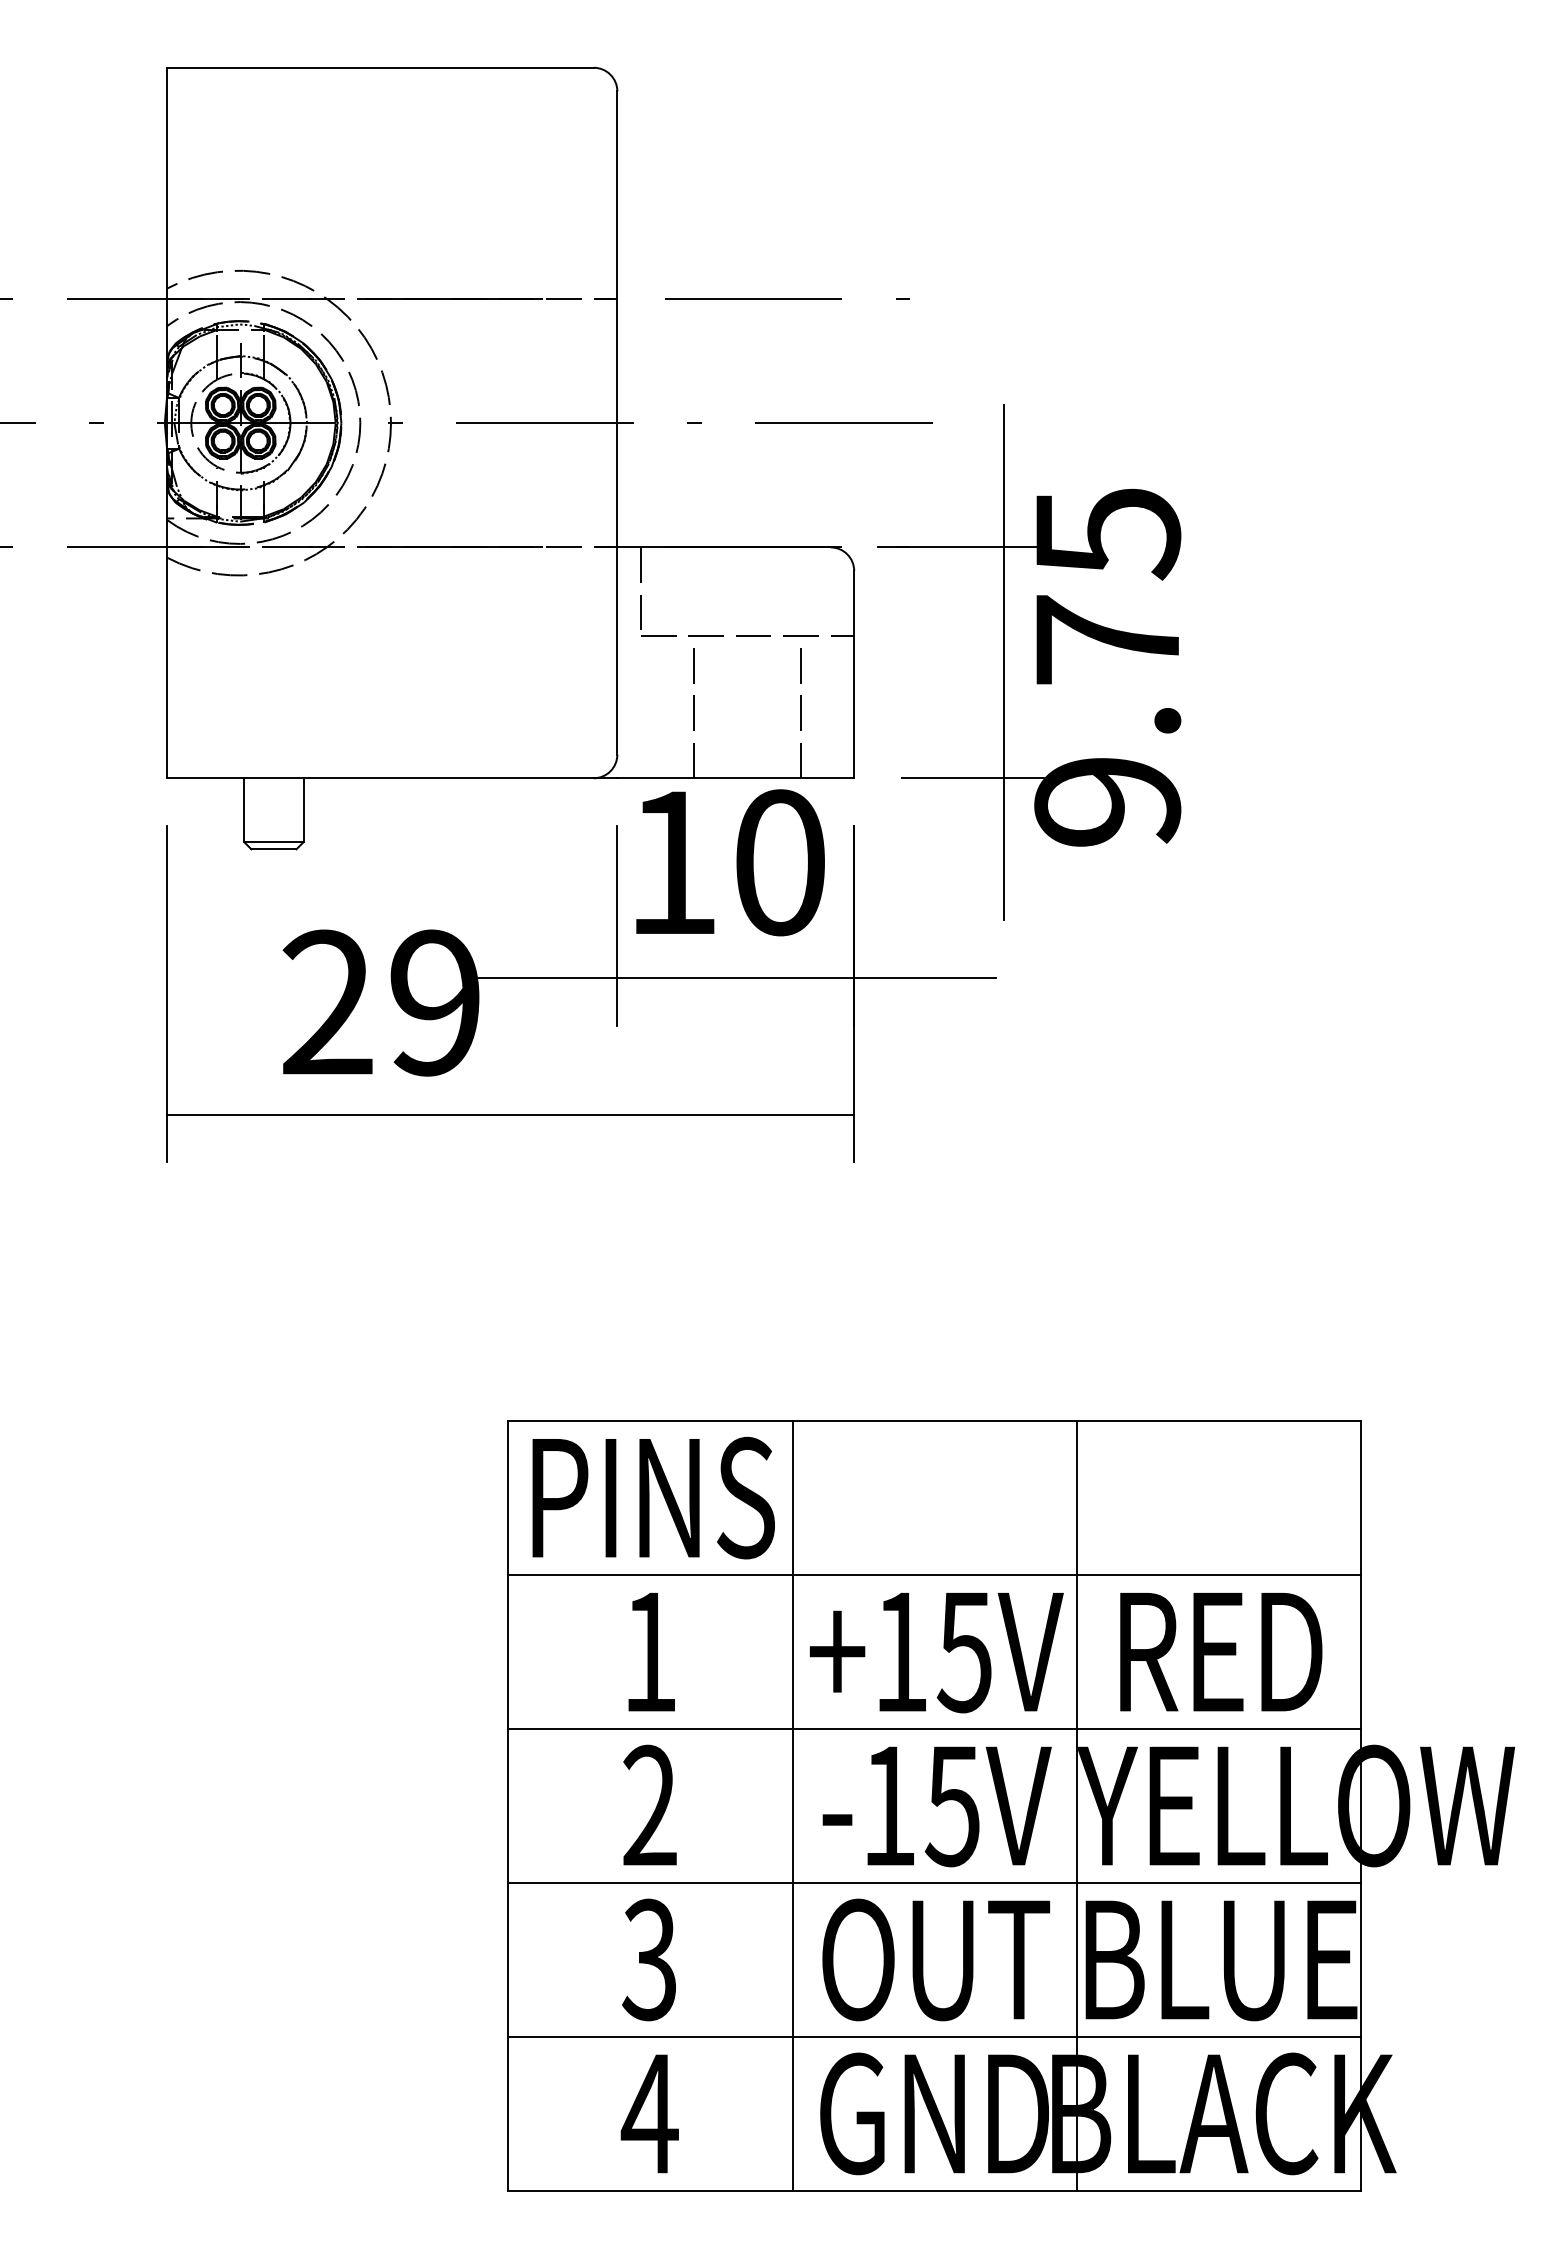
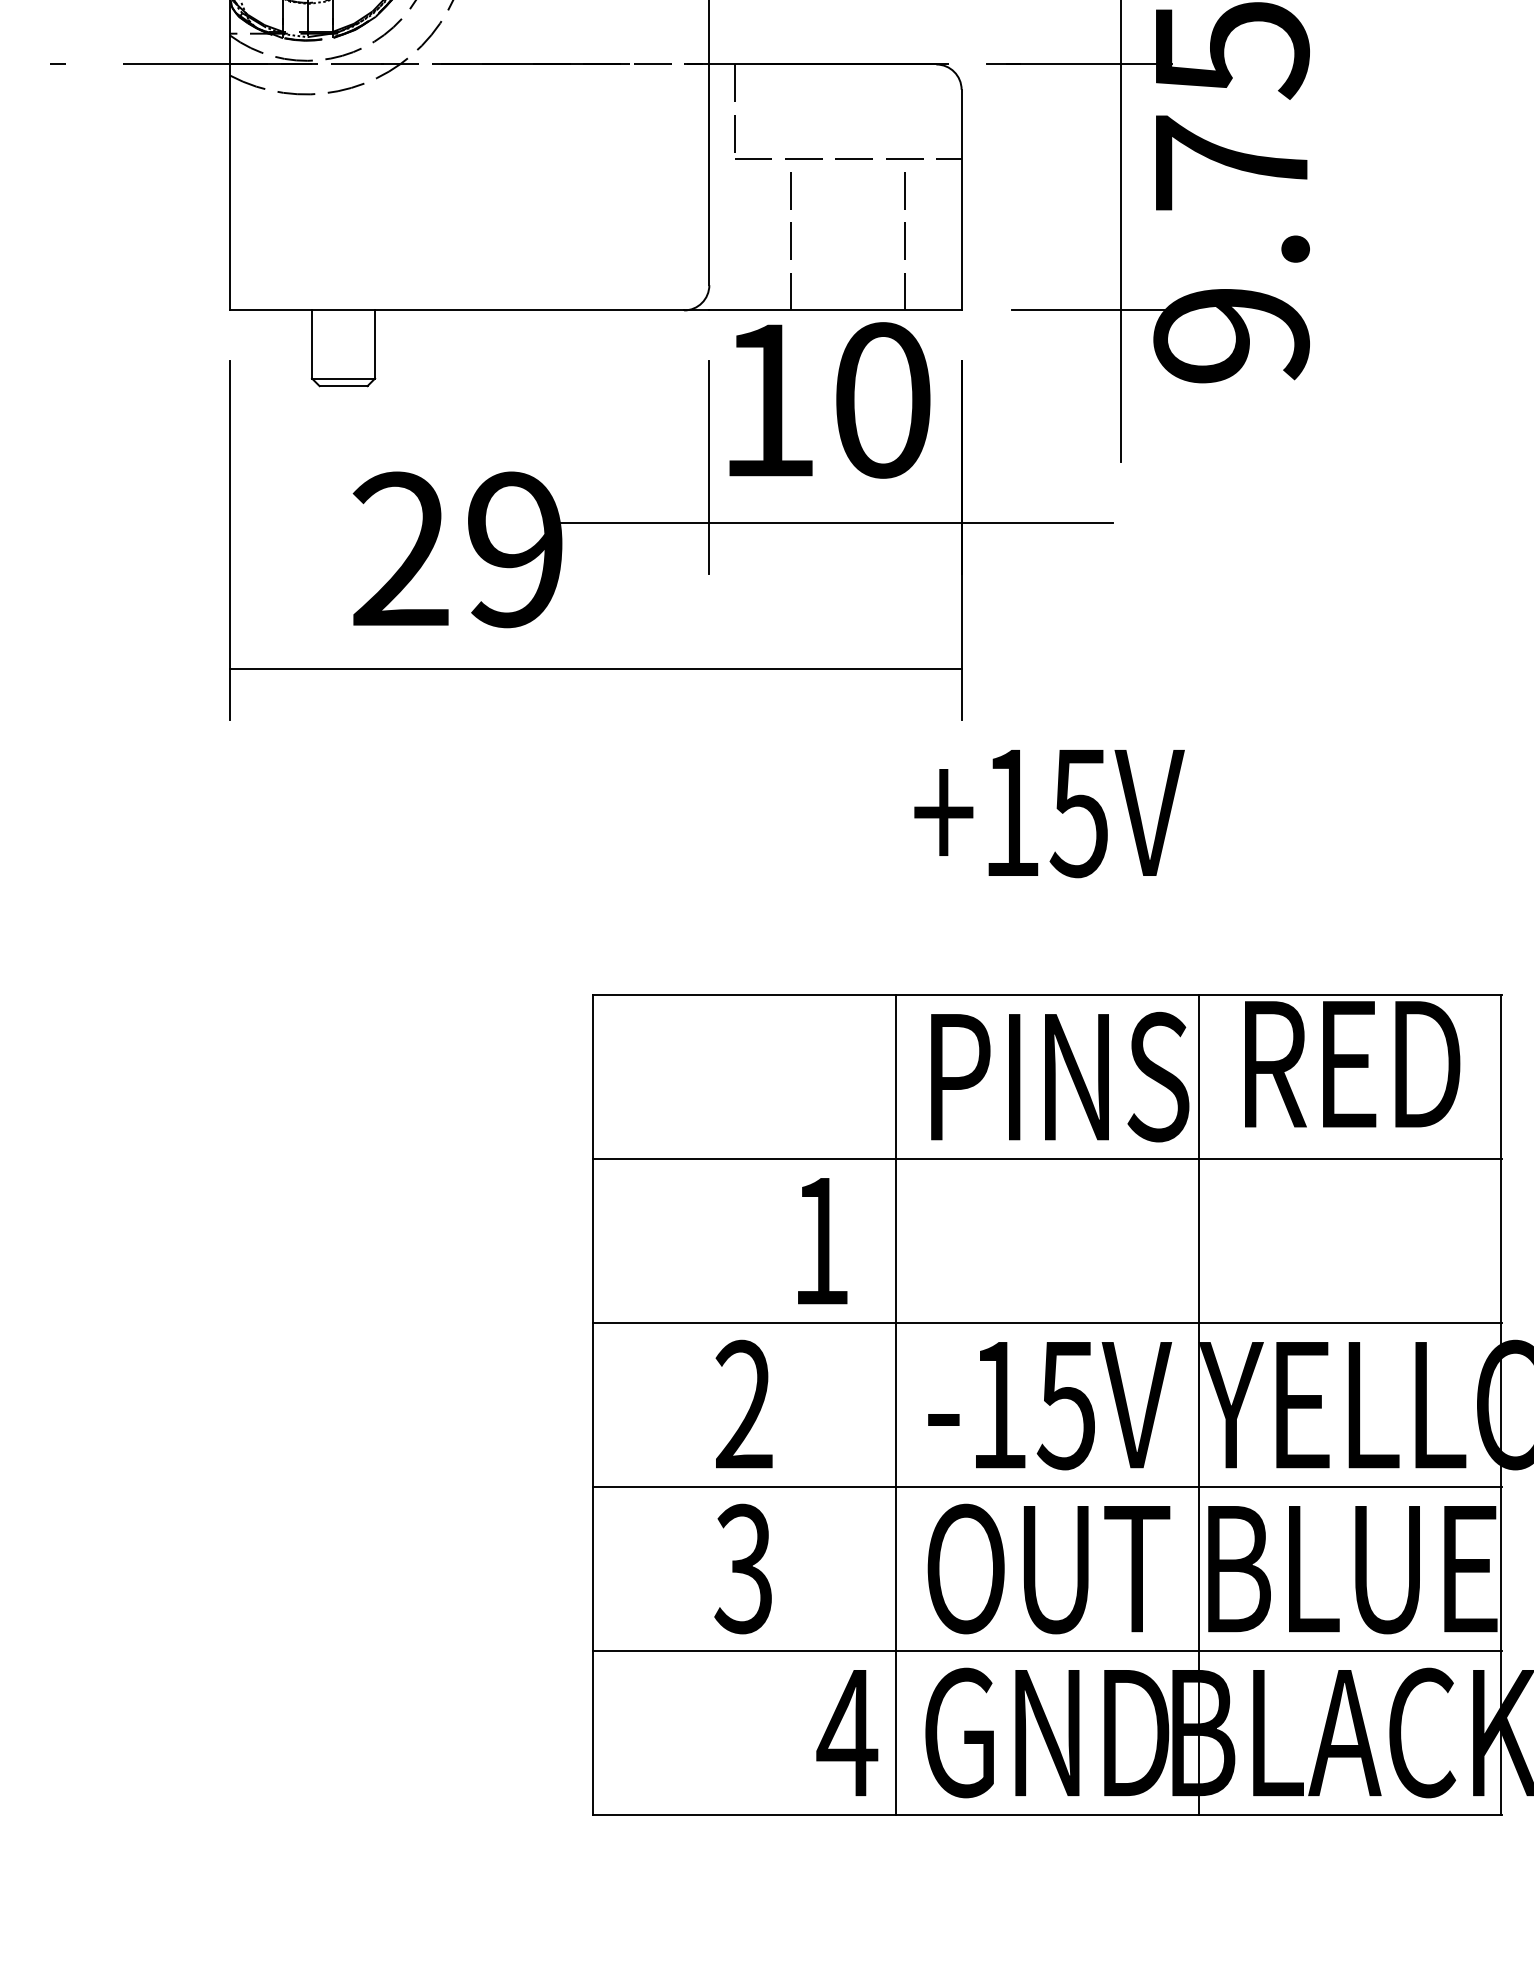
text: (653, 1497) -> (1059, 1076), moved
text: (651, 1652) -> (822, 1241), moved
text: (1221, 1652) -> (1352, 1064), moved
text: (936, 1653) -> (1049, 814), moved
text: (649, 2113) -> (846, 1732), moved

